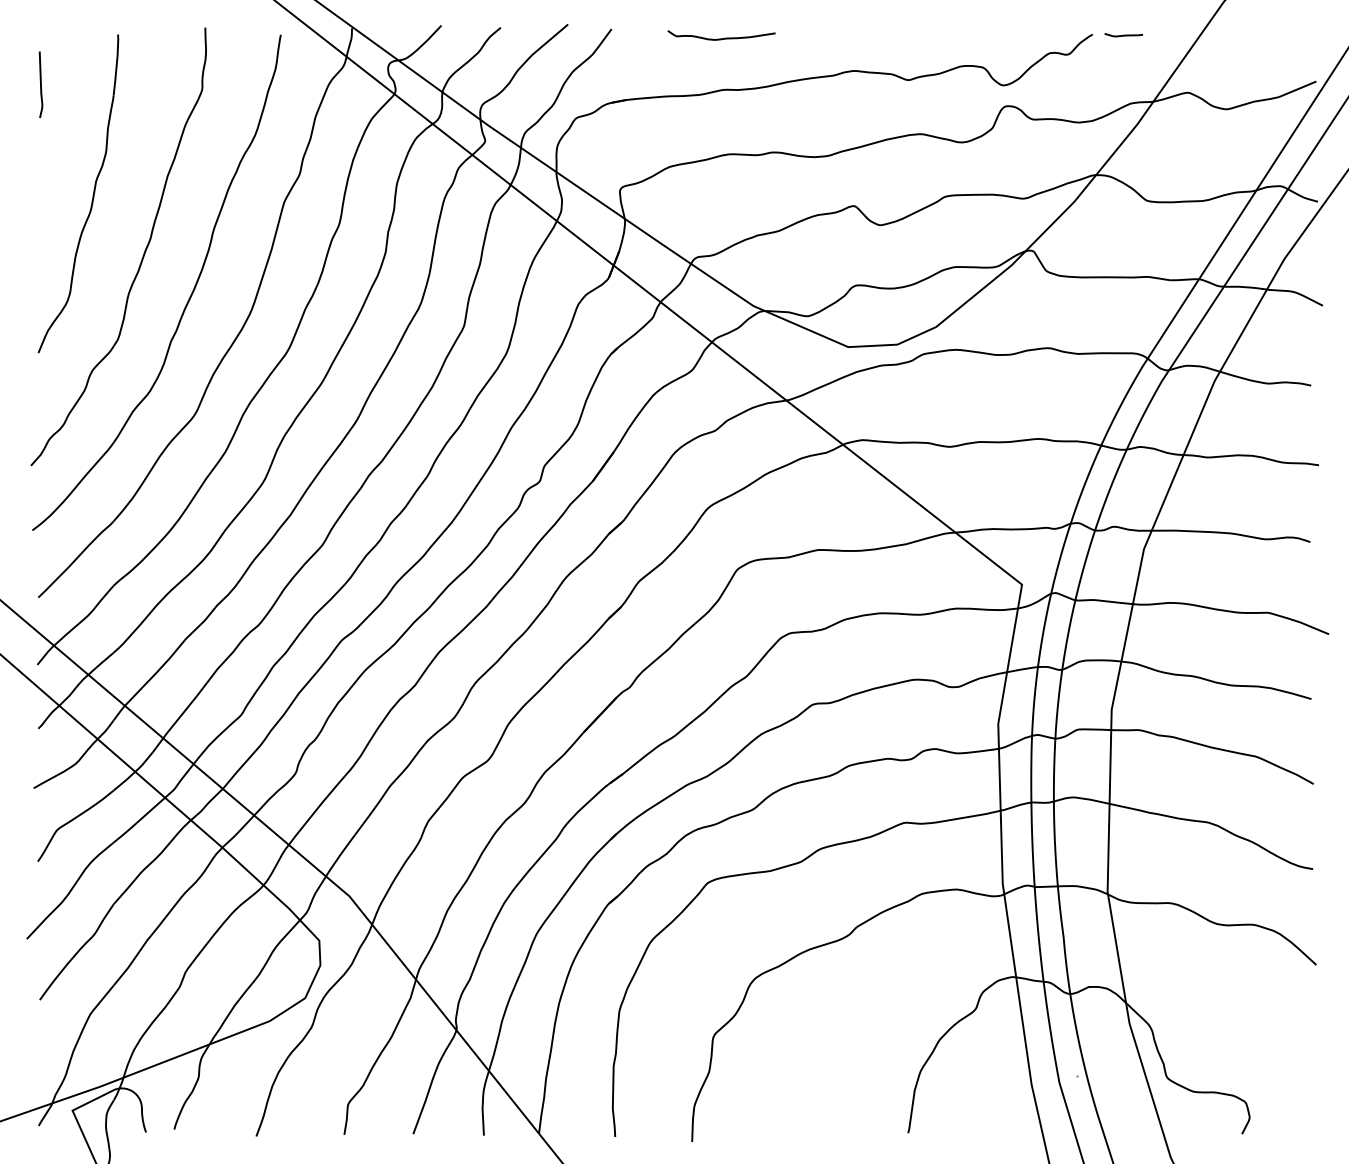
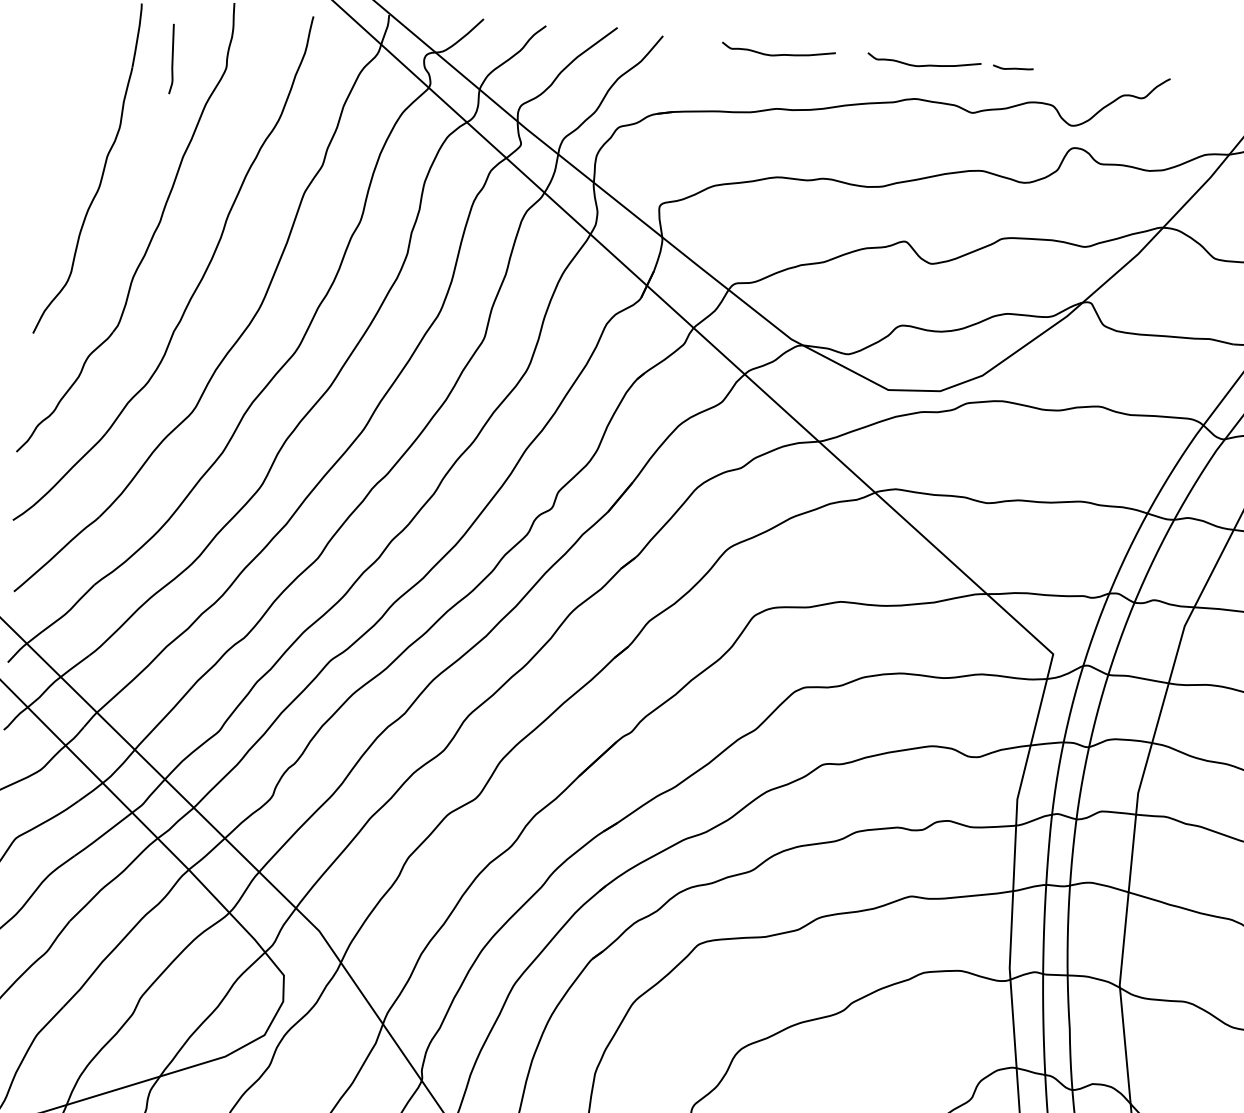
curve: (1123, 35) -> (1012, 68), moved
curve: (859, 38) -> (924, 65), added
line: (40, 84) -> (172, 58), moved

